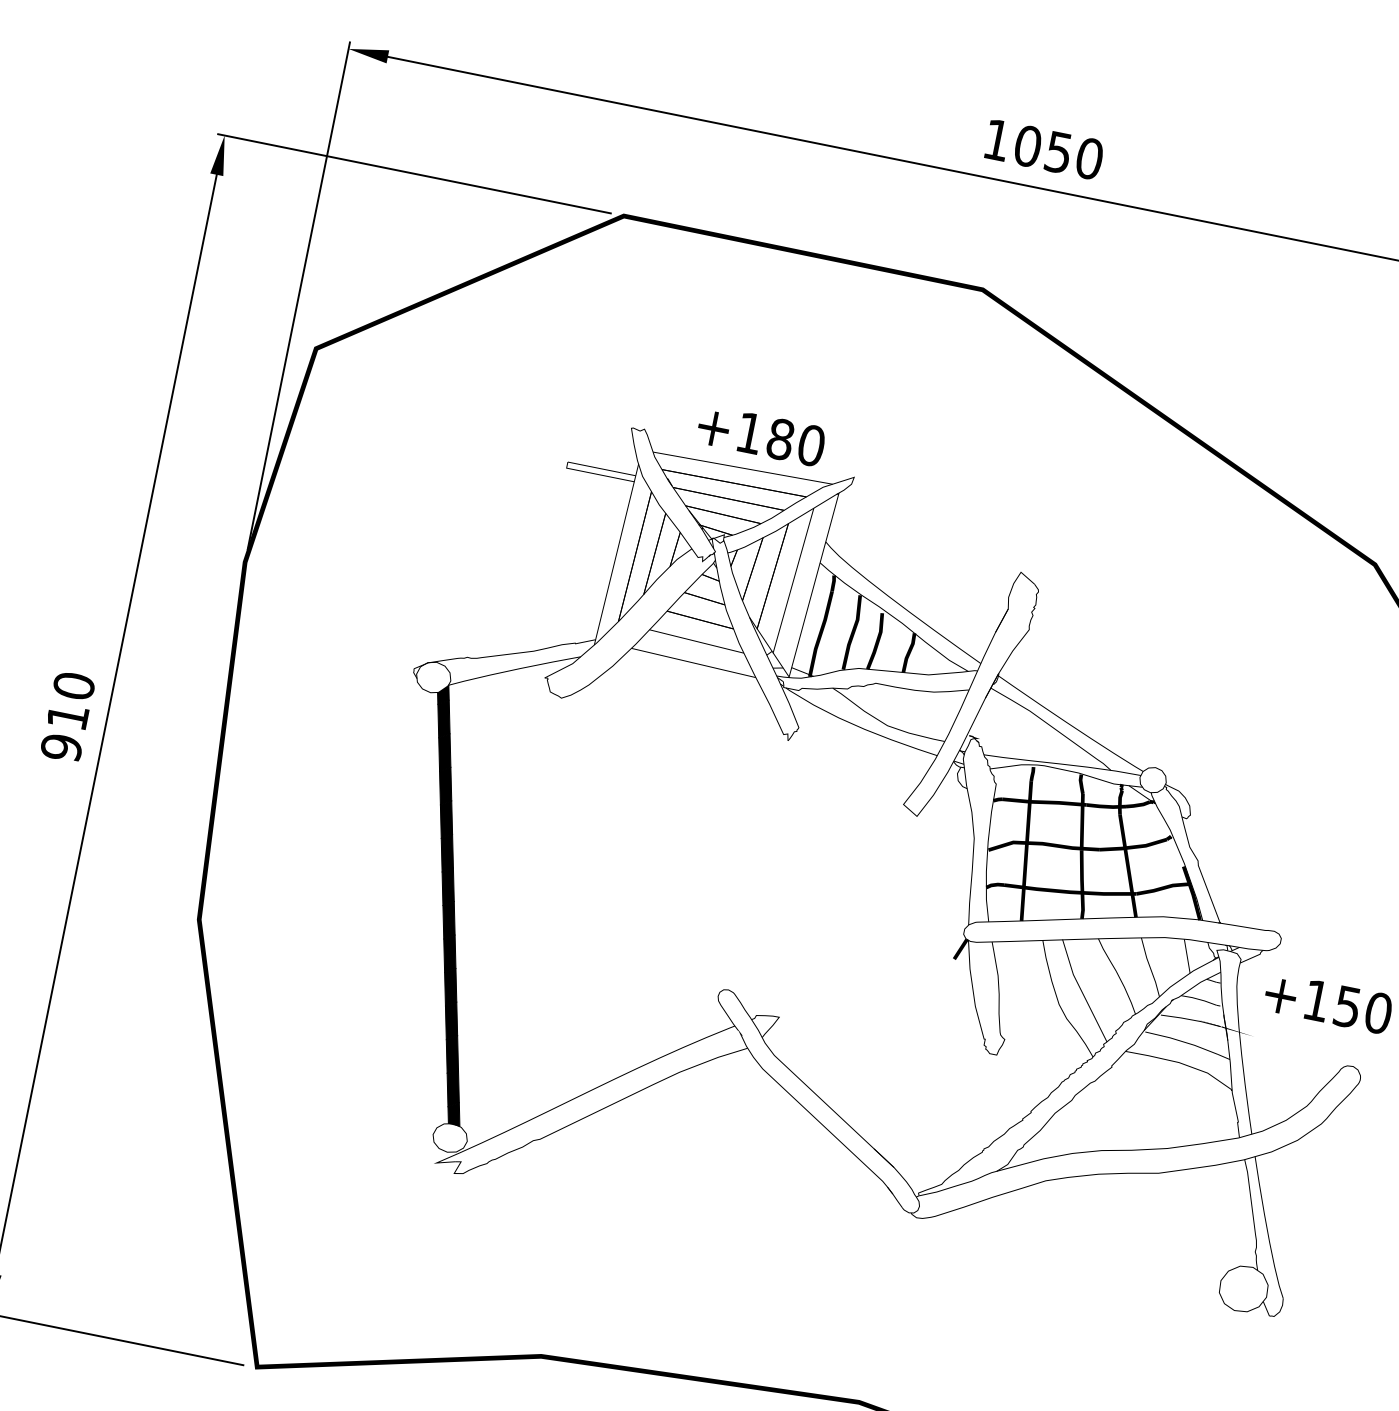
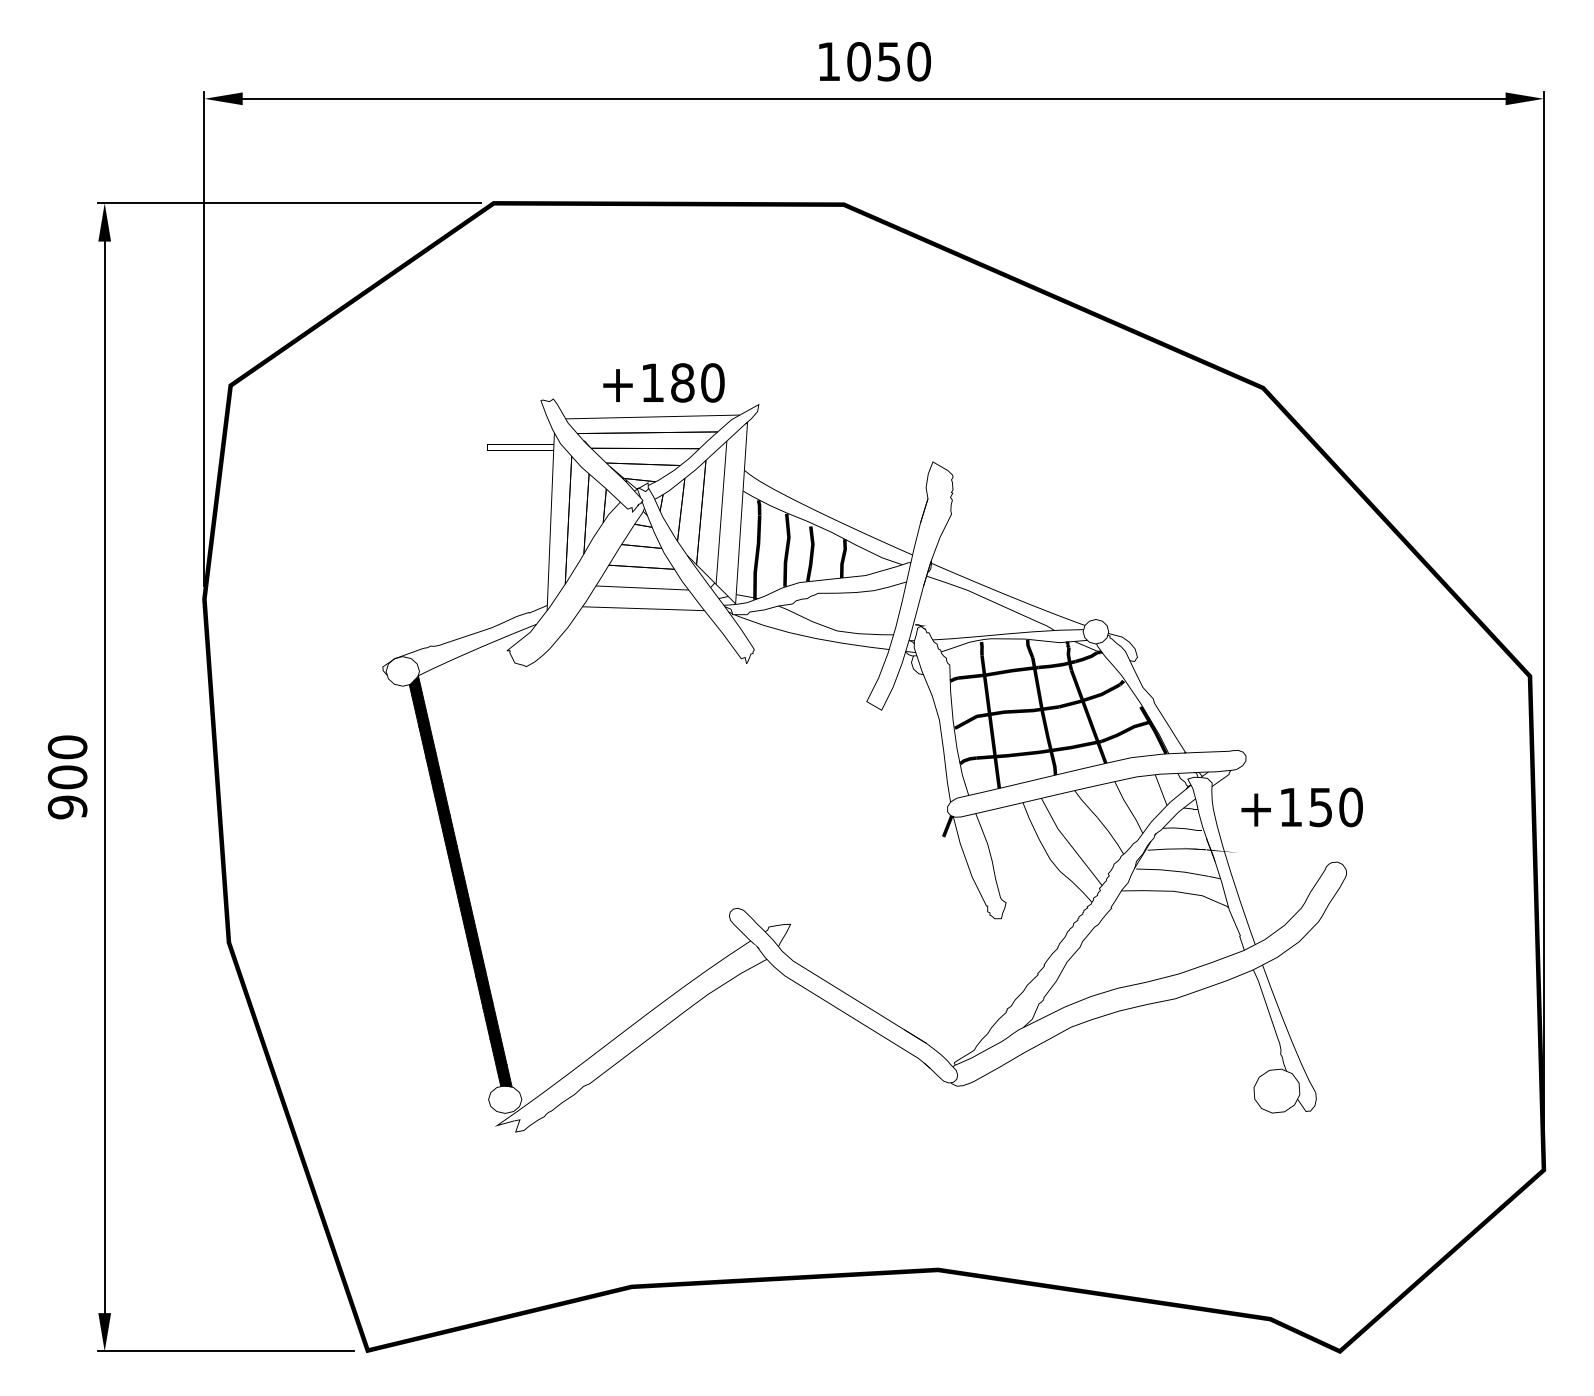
text: (67, 716) -> (67, 777), 910 -> 900

